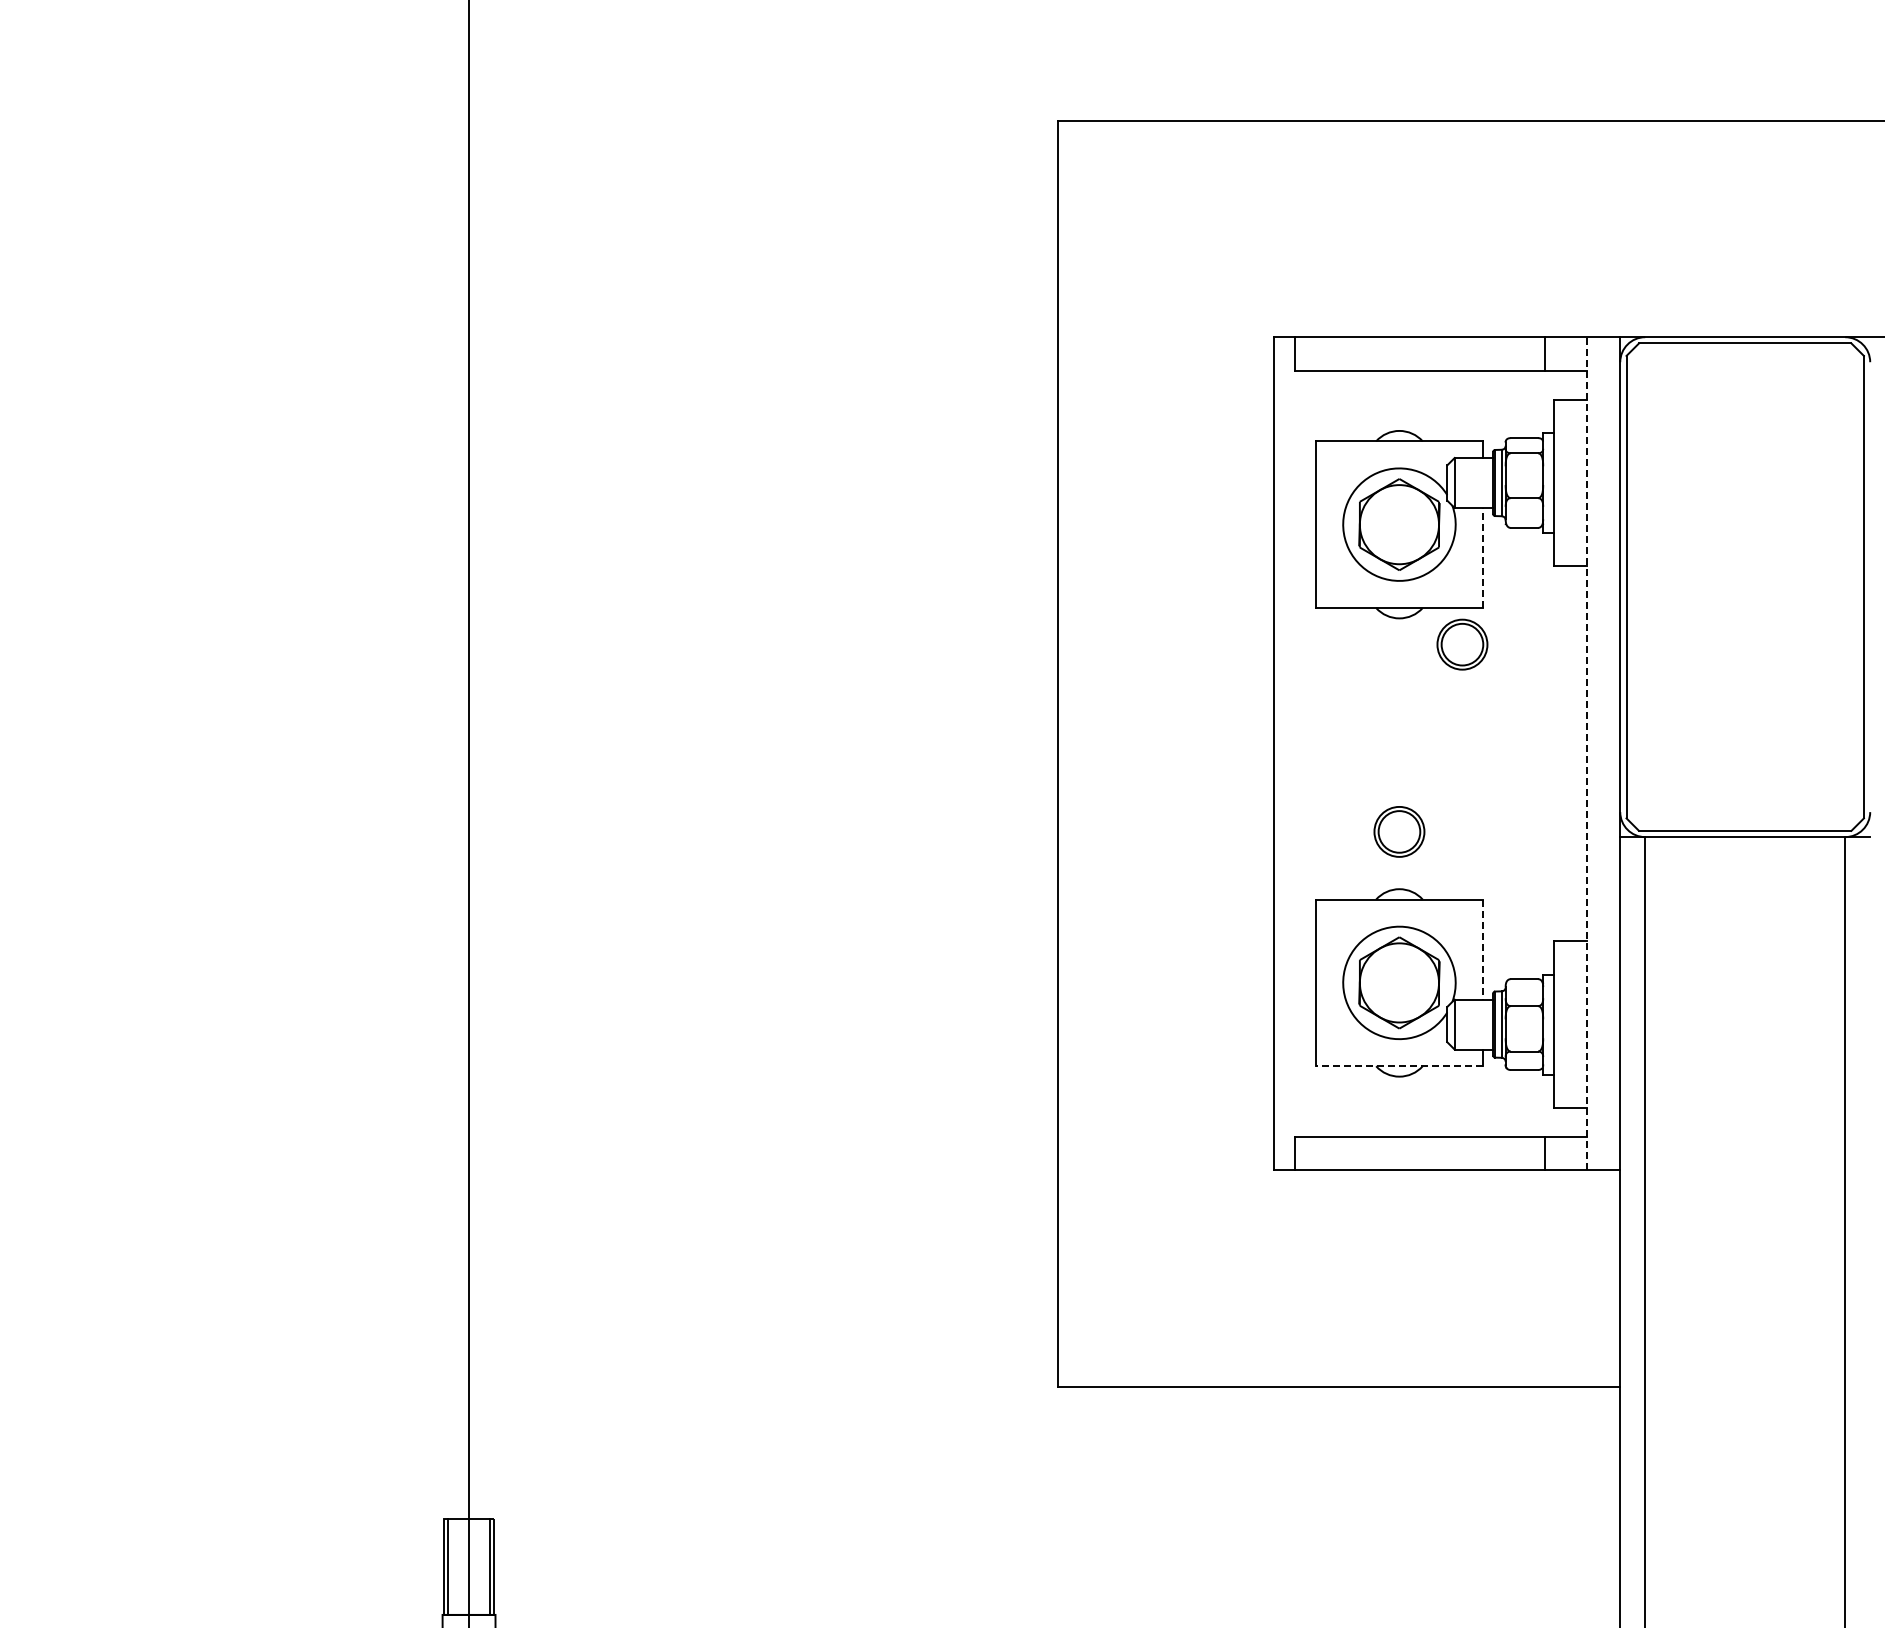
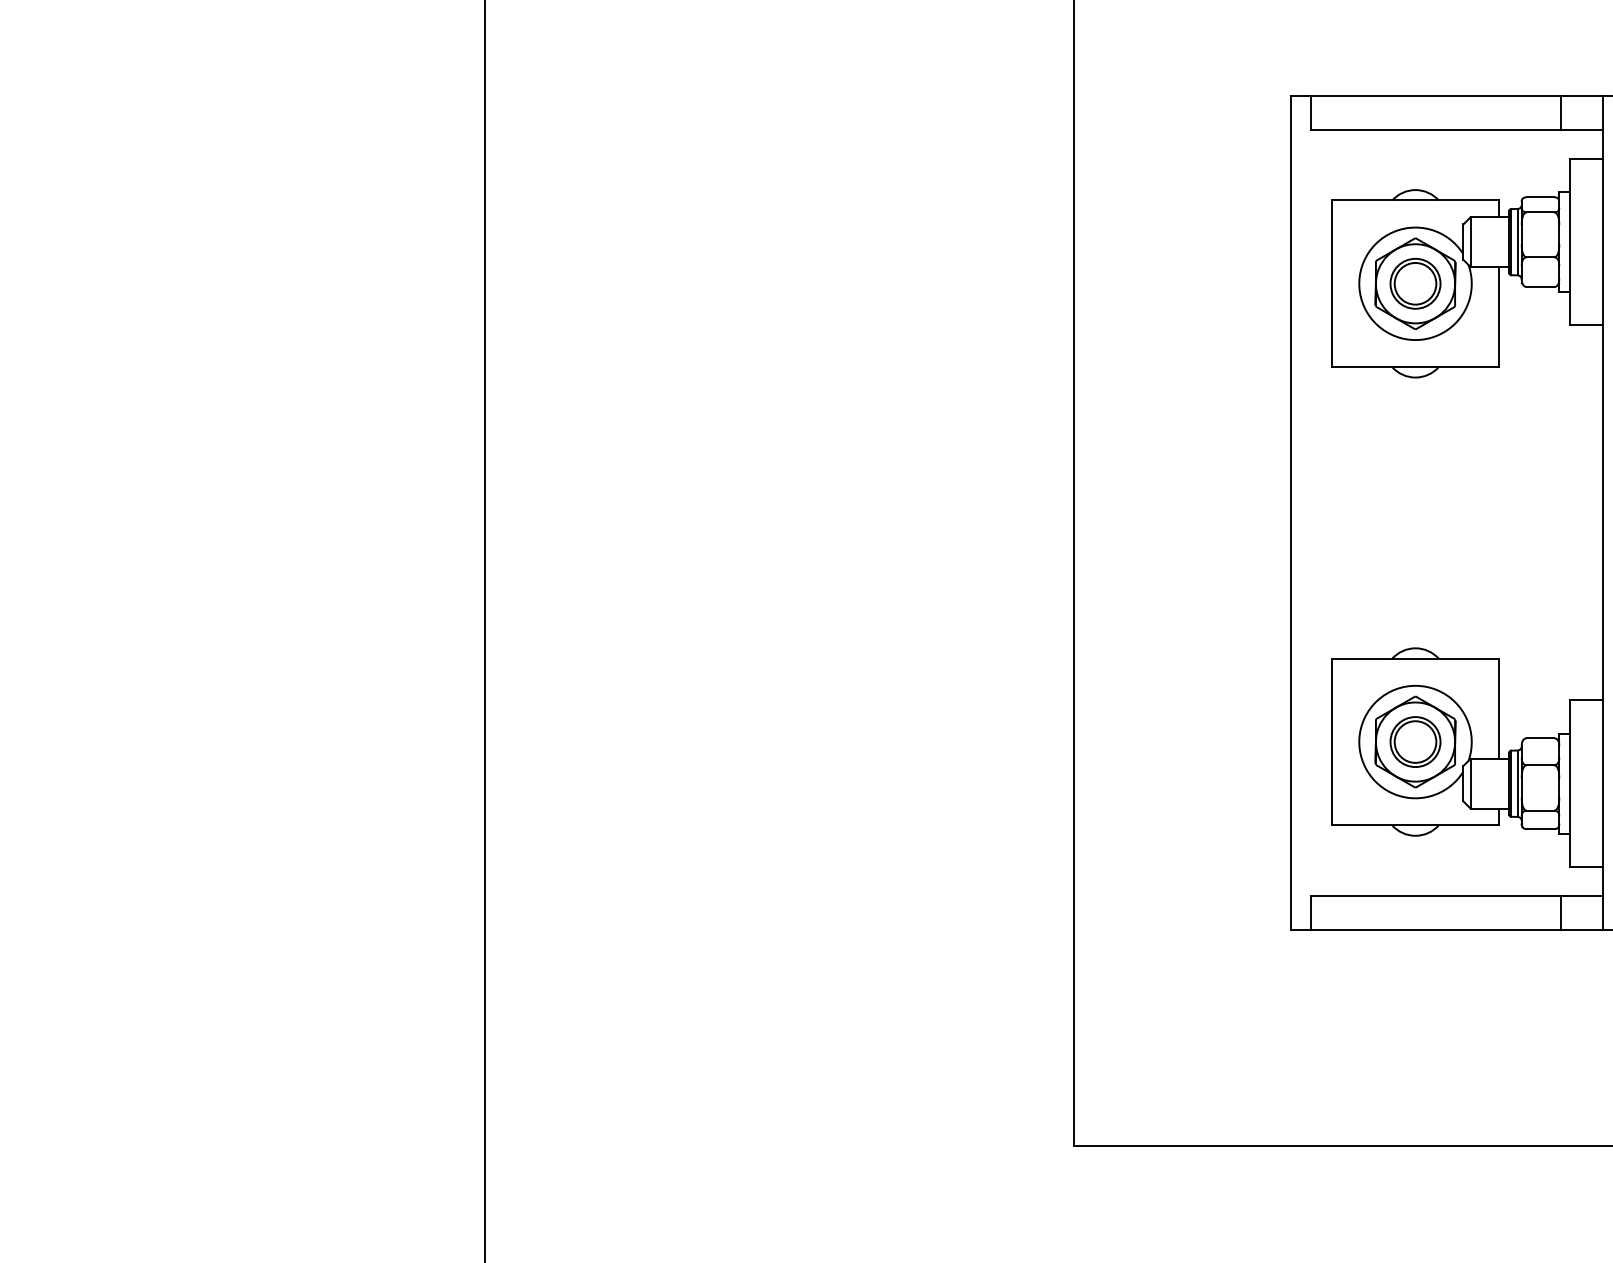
line: (1482, 558) -> (1498, 317), dashed -> solid
part: (1462, 644) -> (1415, 283), moved
line: (1586, 753) -> (1602, 512), dashed -> solid
part: (1399, 831) -> (1415, 741), moved
line: (1482, 949) -> (1498, 708), dashed -> solid
line: (1398, 1066) -> (1414, 825), dashed -> solid

